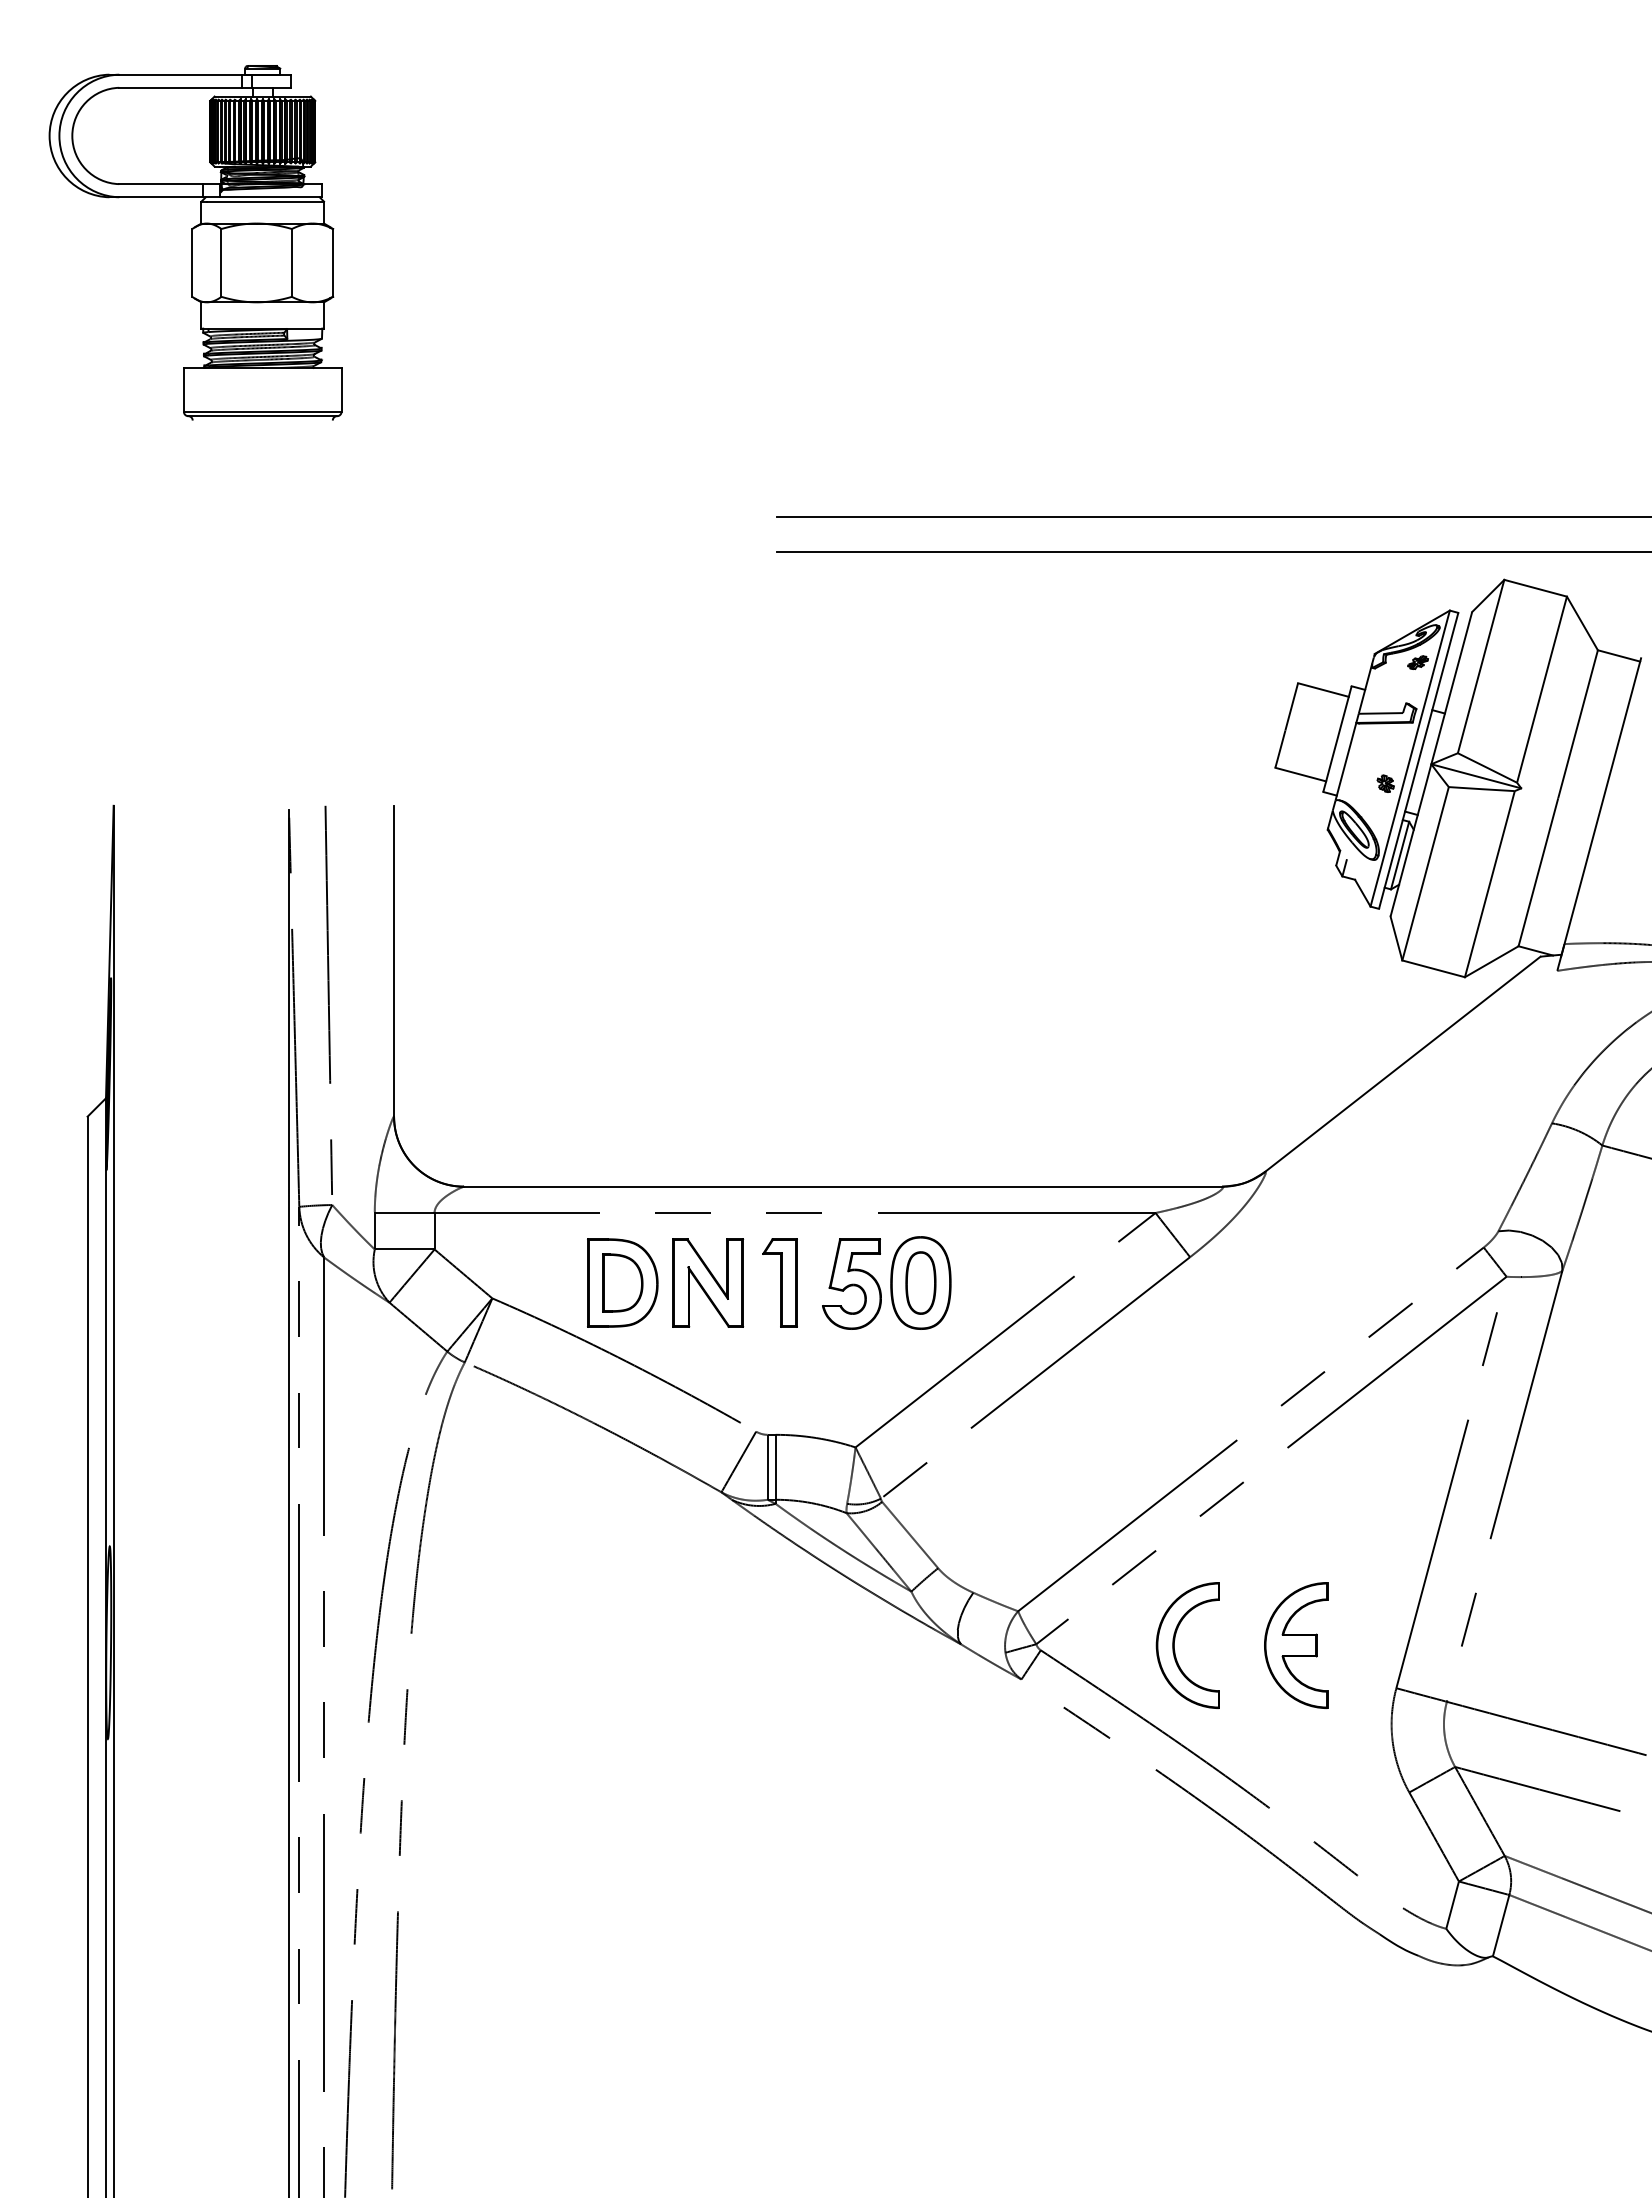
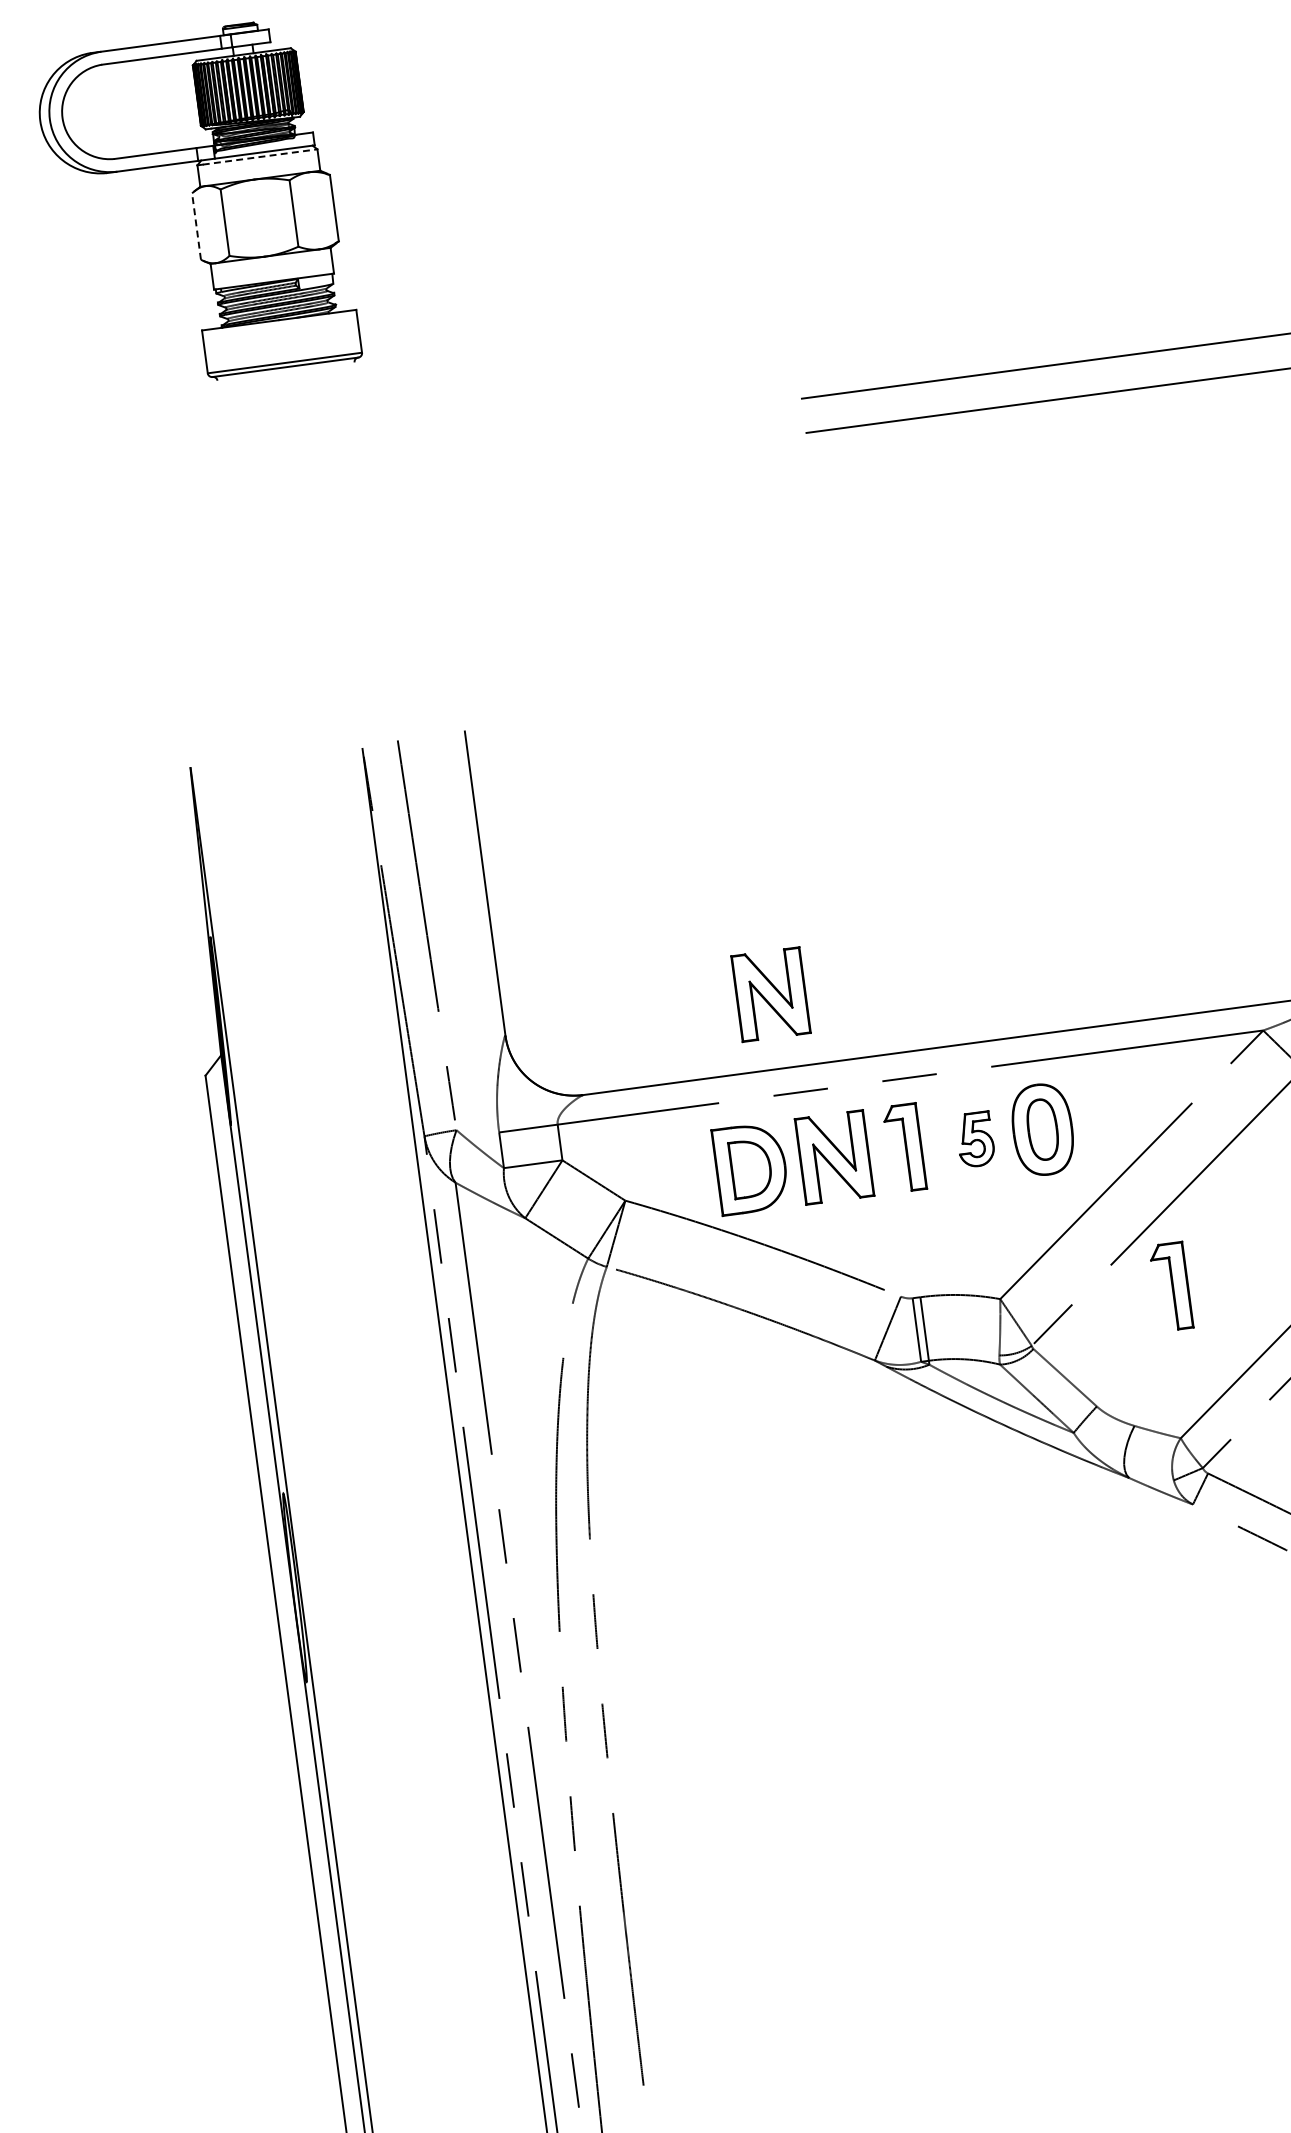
line: (265, 201) -> (260, 156), solid -> dashed
line: (192, 262) -> (196, 226), solid -> dashed
part: (666, 1110) -> (771, 994), added
part: (851, 1283) -> (974, 1139), size x0.6
part: (1028, 1457) -> (1170, 1286), added

